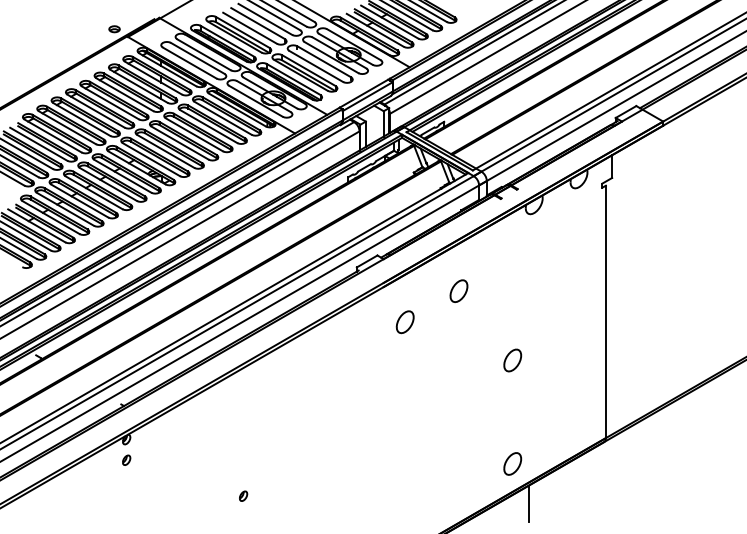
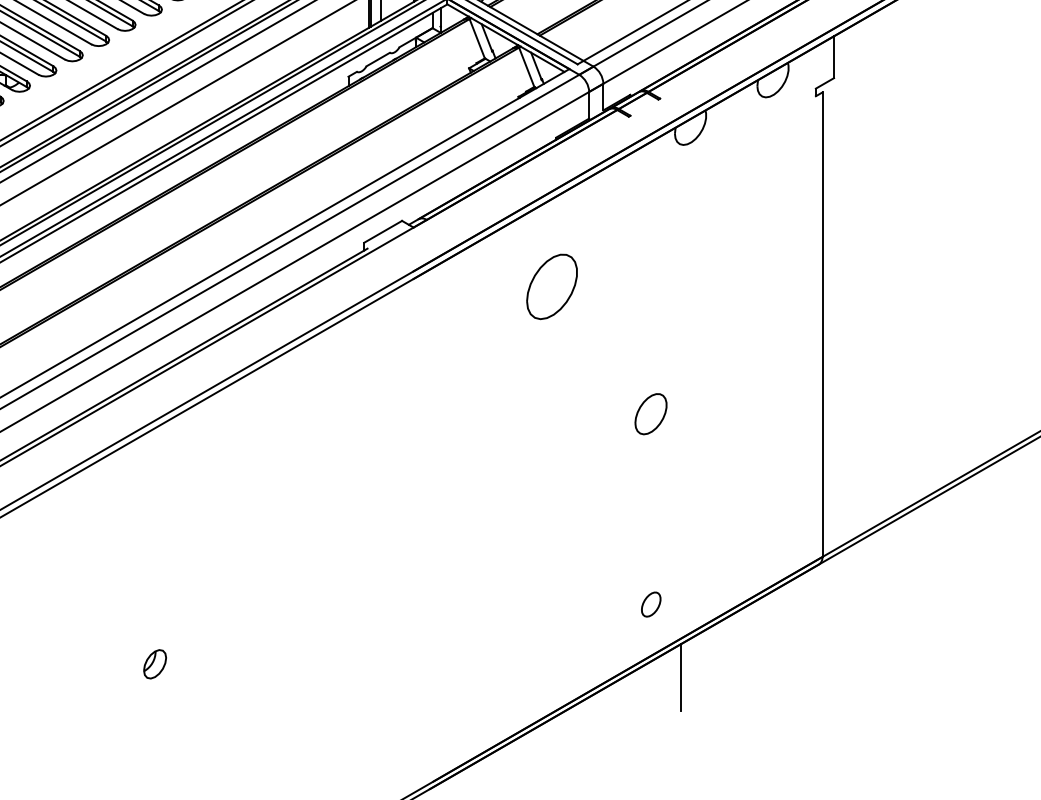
part: (458, 290) -> (551, 285), size x1.6
part: (404, 322) -> (451, 344), removed
part: (512, 463) -> (650, 603), size x0.6
part: (243, 495) -> (155, 662), size x1.6

